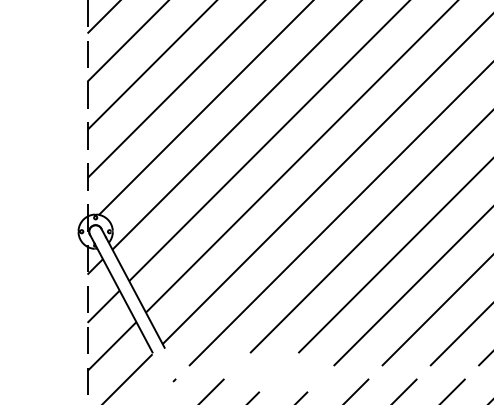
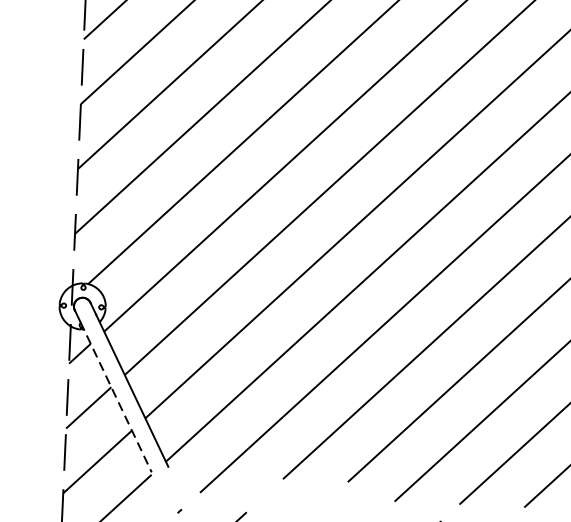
line: (123, 297) -> (116, 396), solid -> dashed

